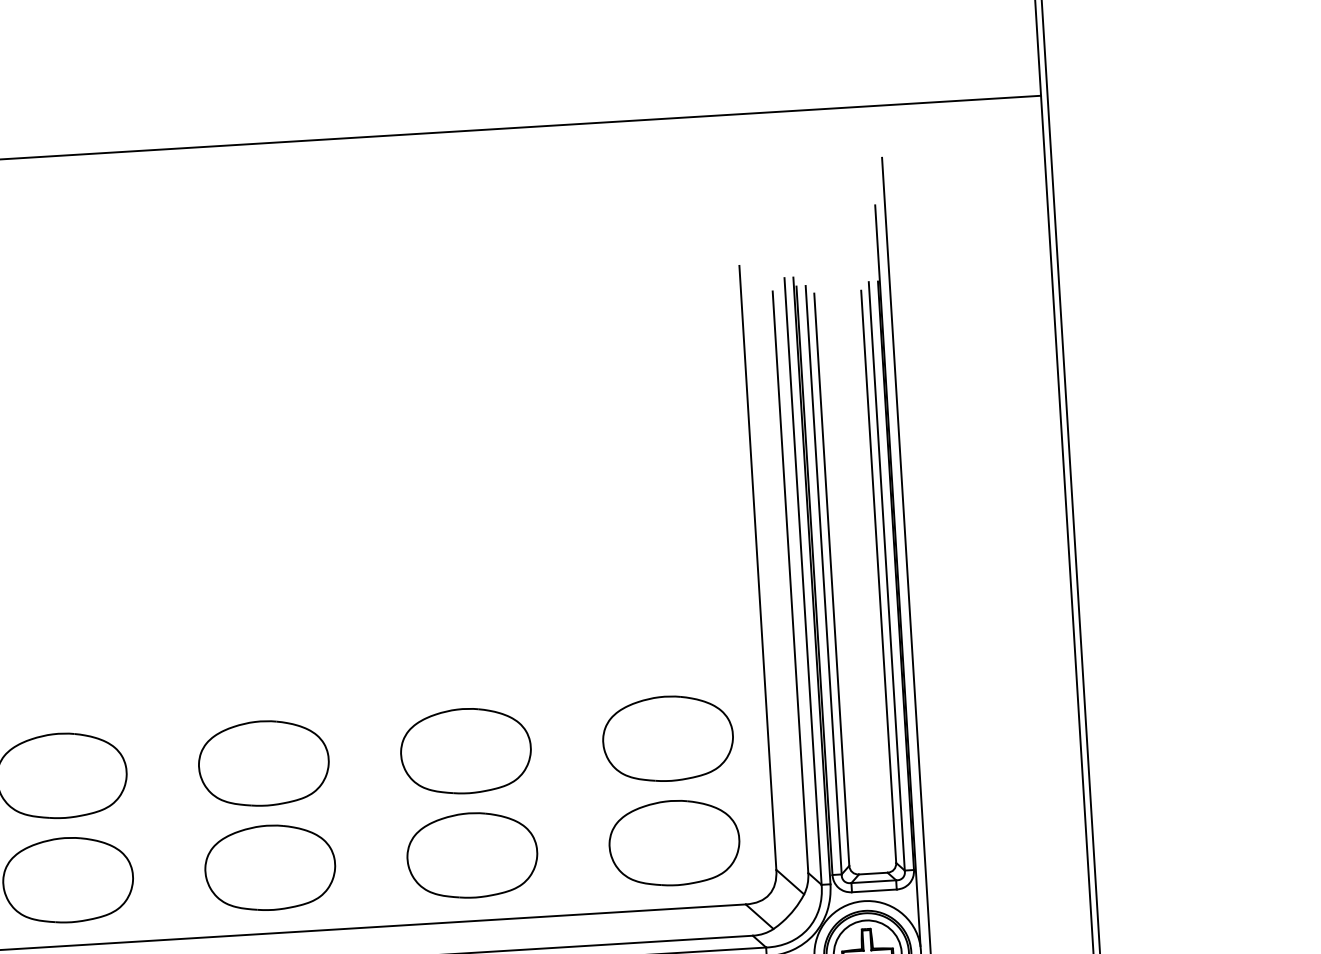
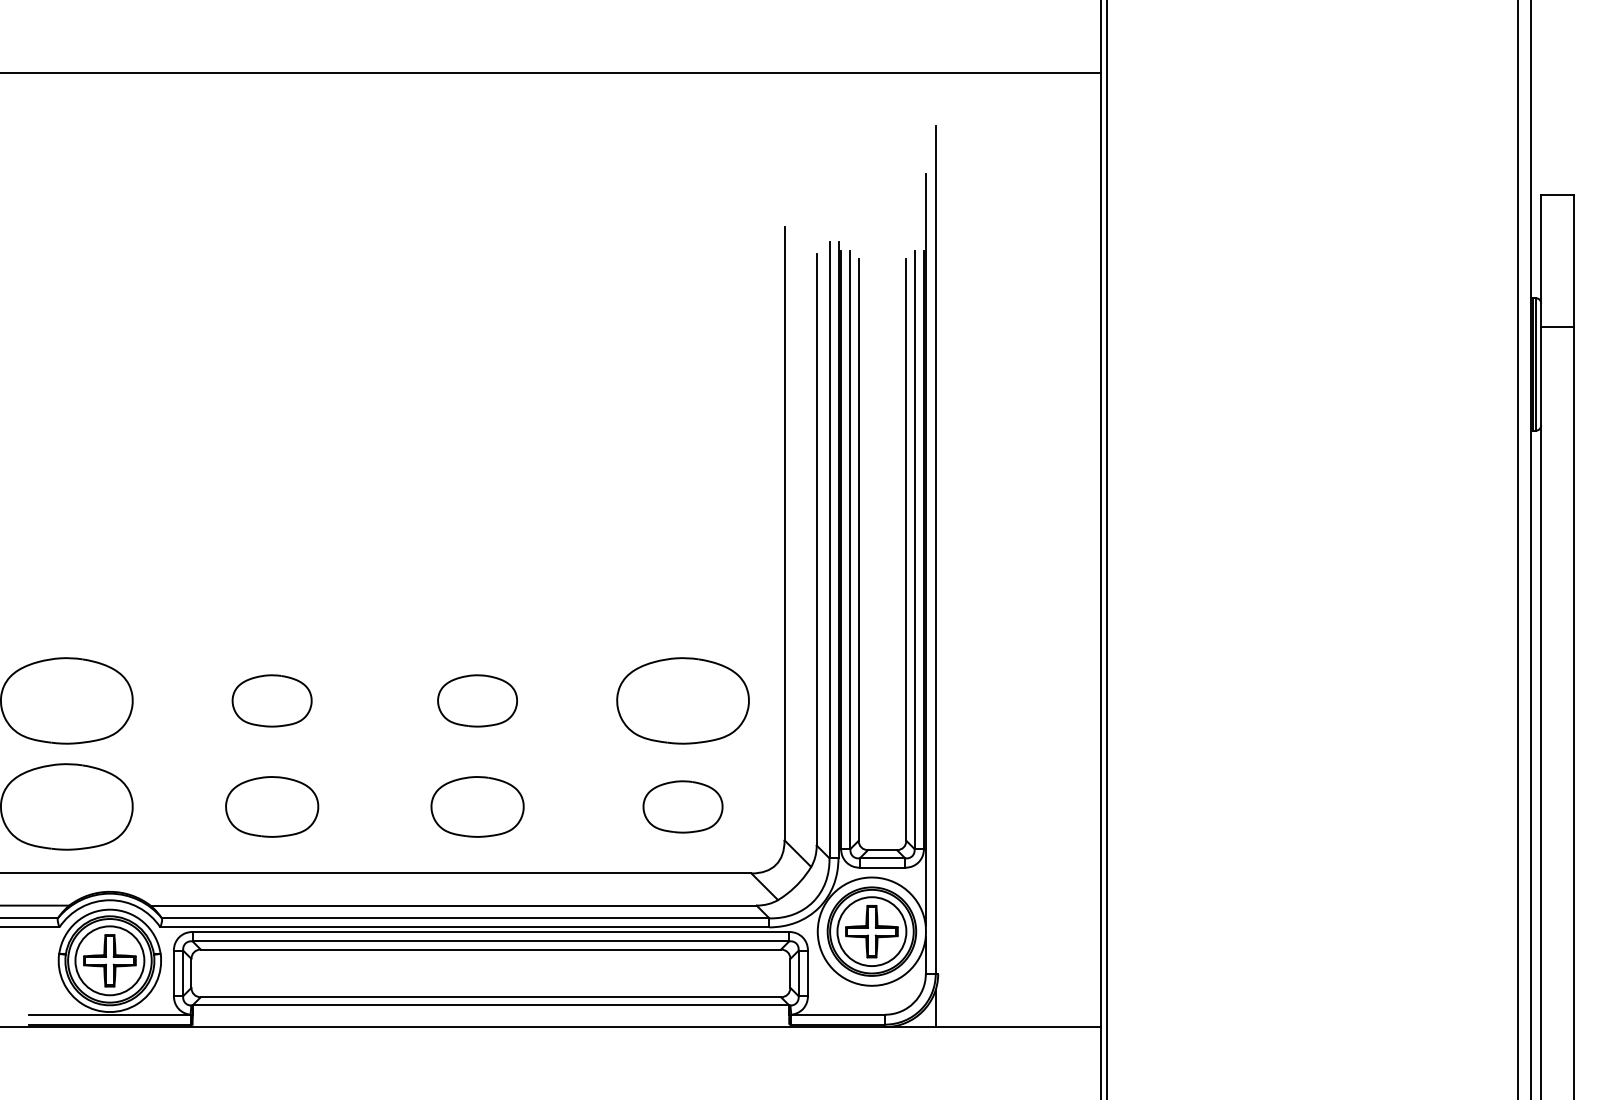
part: (465, 750) -> (477, 700), size x0.6
part: (263, 763) -> (271, 700), size x0.6
part: (673, 842) -> (682, 806), size x0.6
part: (472, 855) -> (477, 806), size x0.7
part: (269, 867) -> (271, 806), size x0.7

